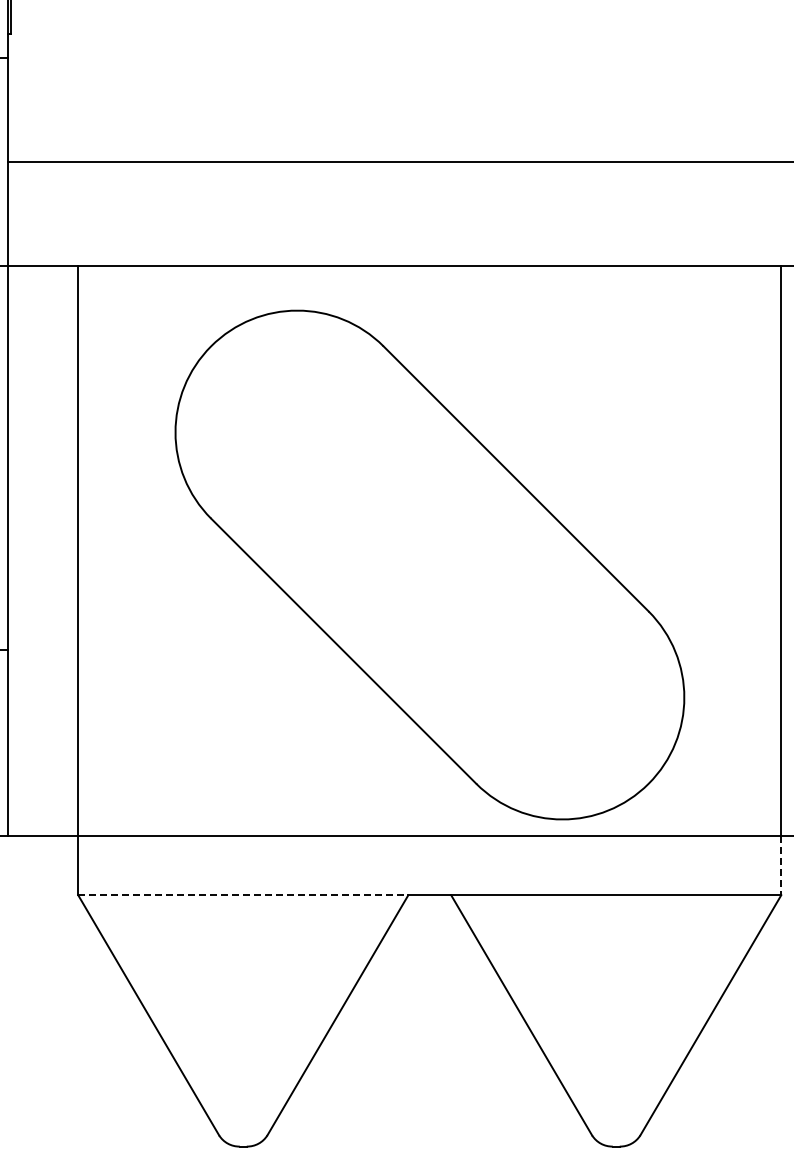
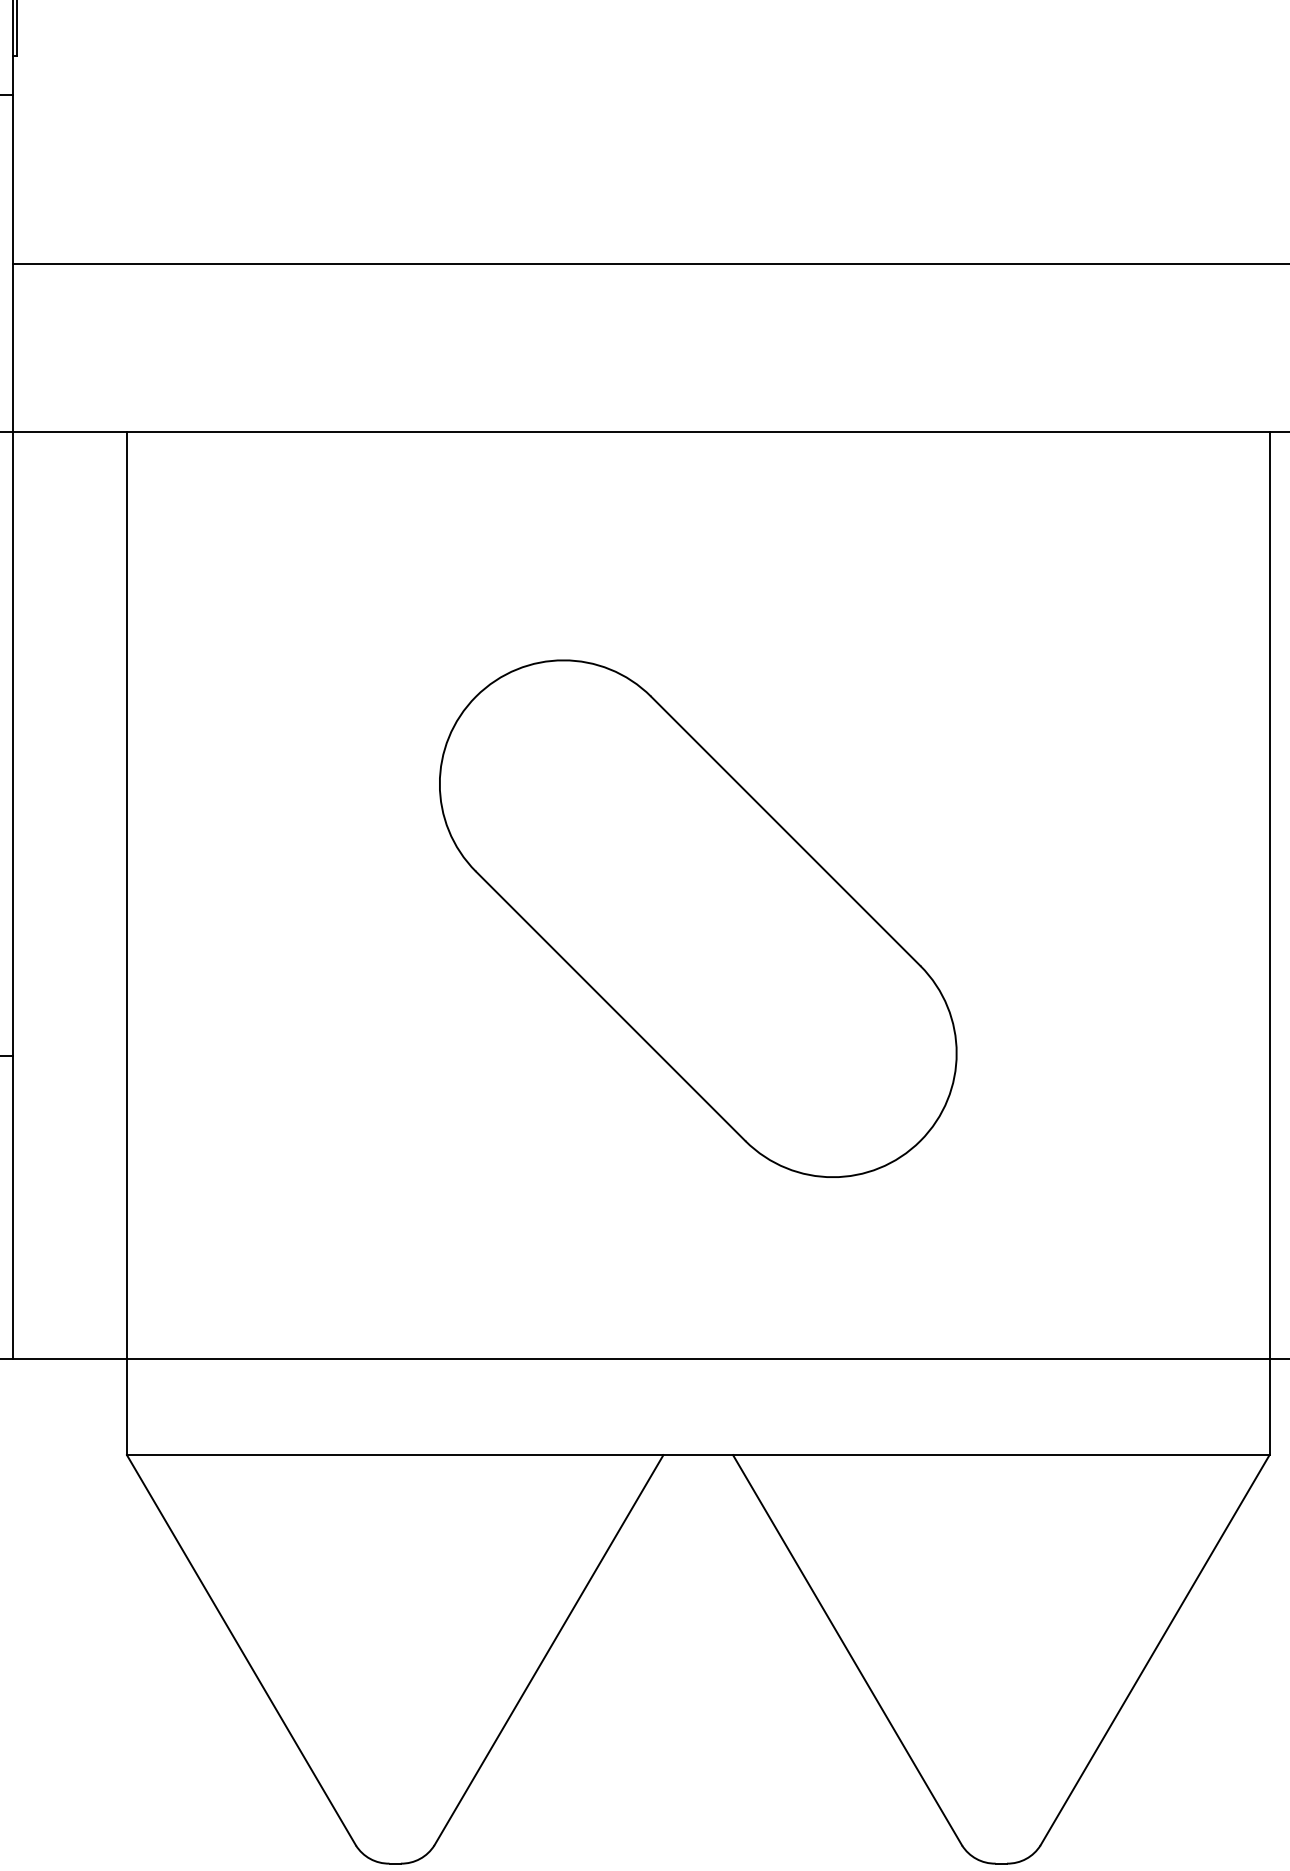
part: (429, 565) -> (697, 919), size x0.62
line: (781, 865) -> (1269, 1406), dashed -> solid
line: (243, 895) -> (395, 1455), dashed -> solid

